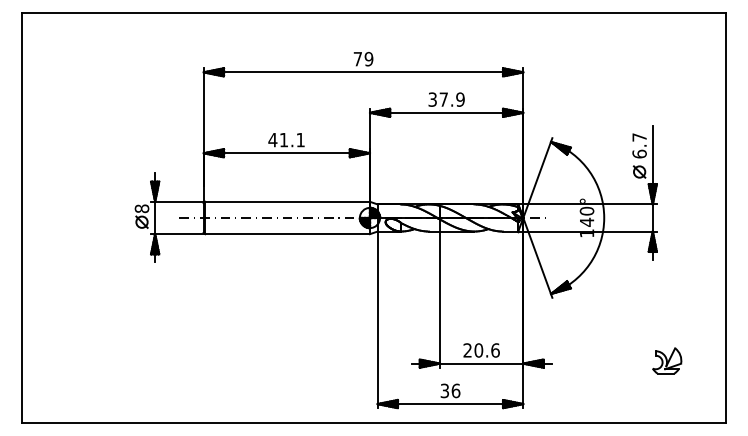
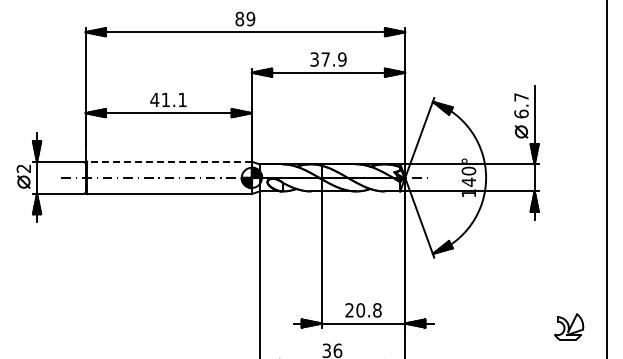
text: (357, 58) -> (239, 18), 79 -> 89
line: (287, 201) -> (169, 161), solid -> dashed
text: (141, 208) -> (23, 168), 8 -> 2
text: (495, 350) -> (377, 310), 20.6 -> 20.8
part: (667, 360) -> (569, 326), moved

